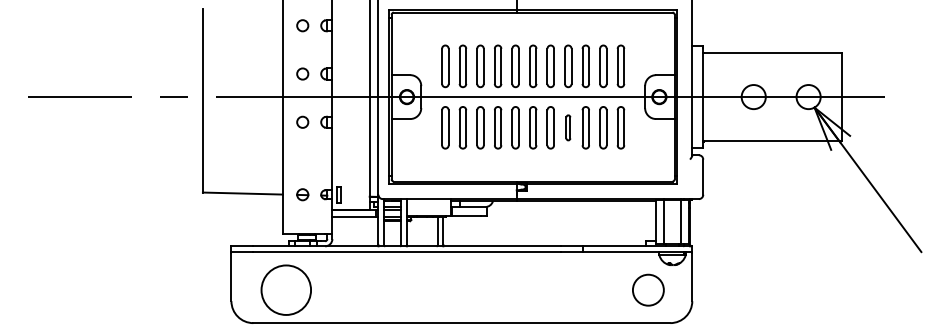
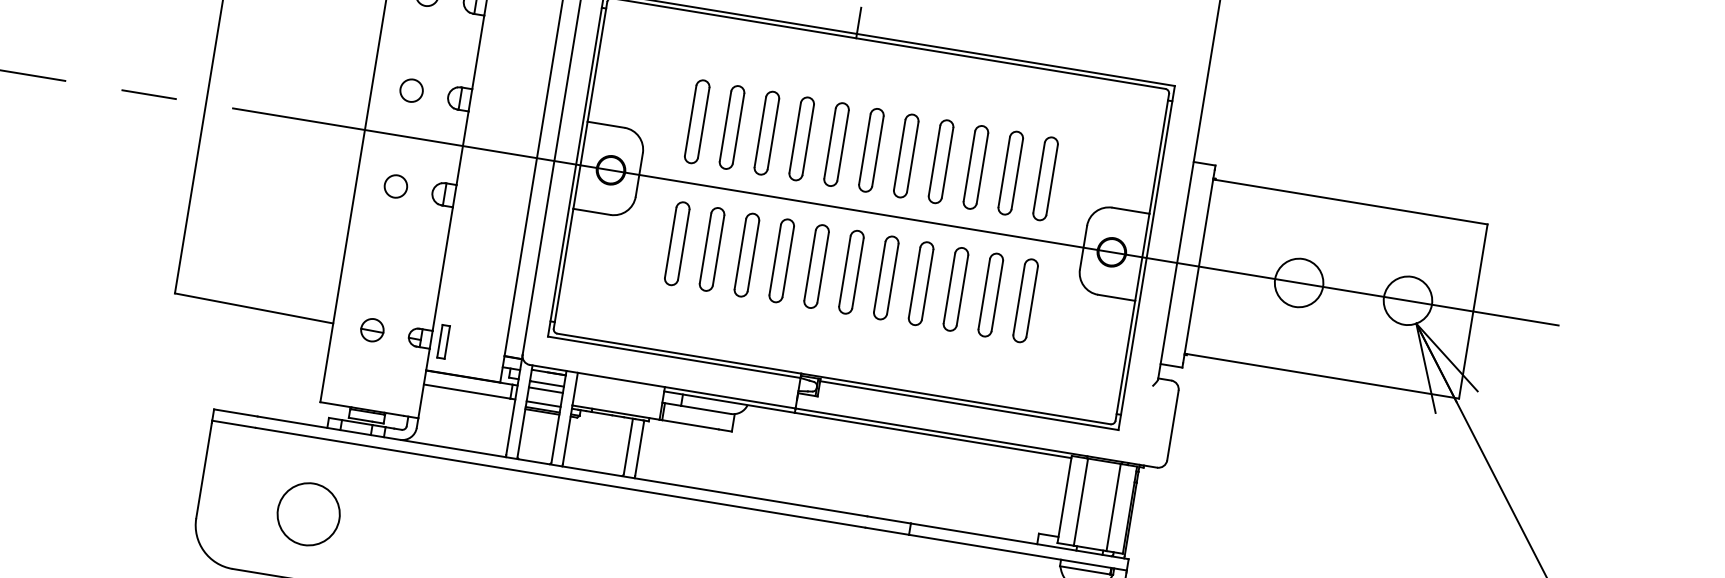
part: (568, 127) -> (921, 283), size x1.67
circle: (285, 289) -> (307, 512), size x0.62

